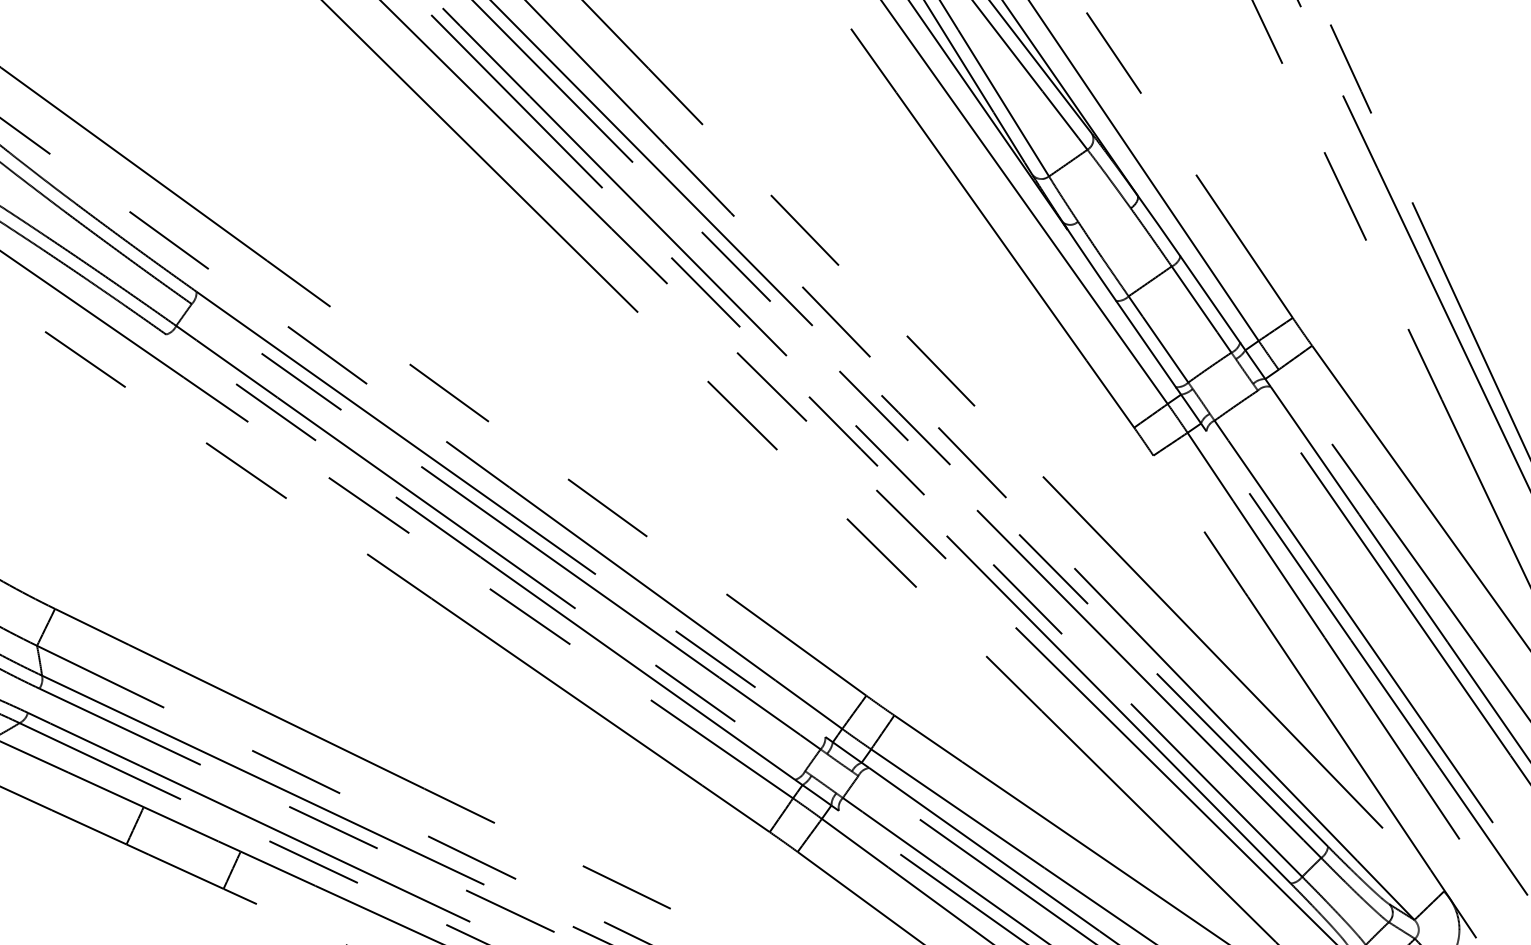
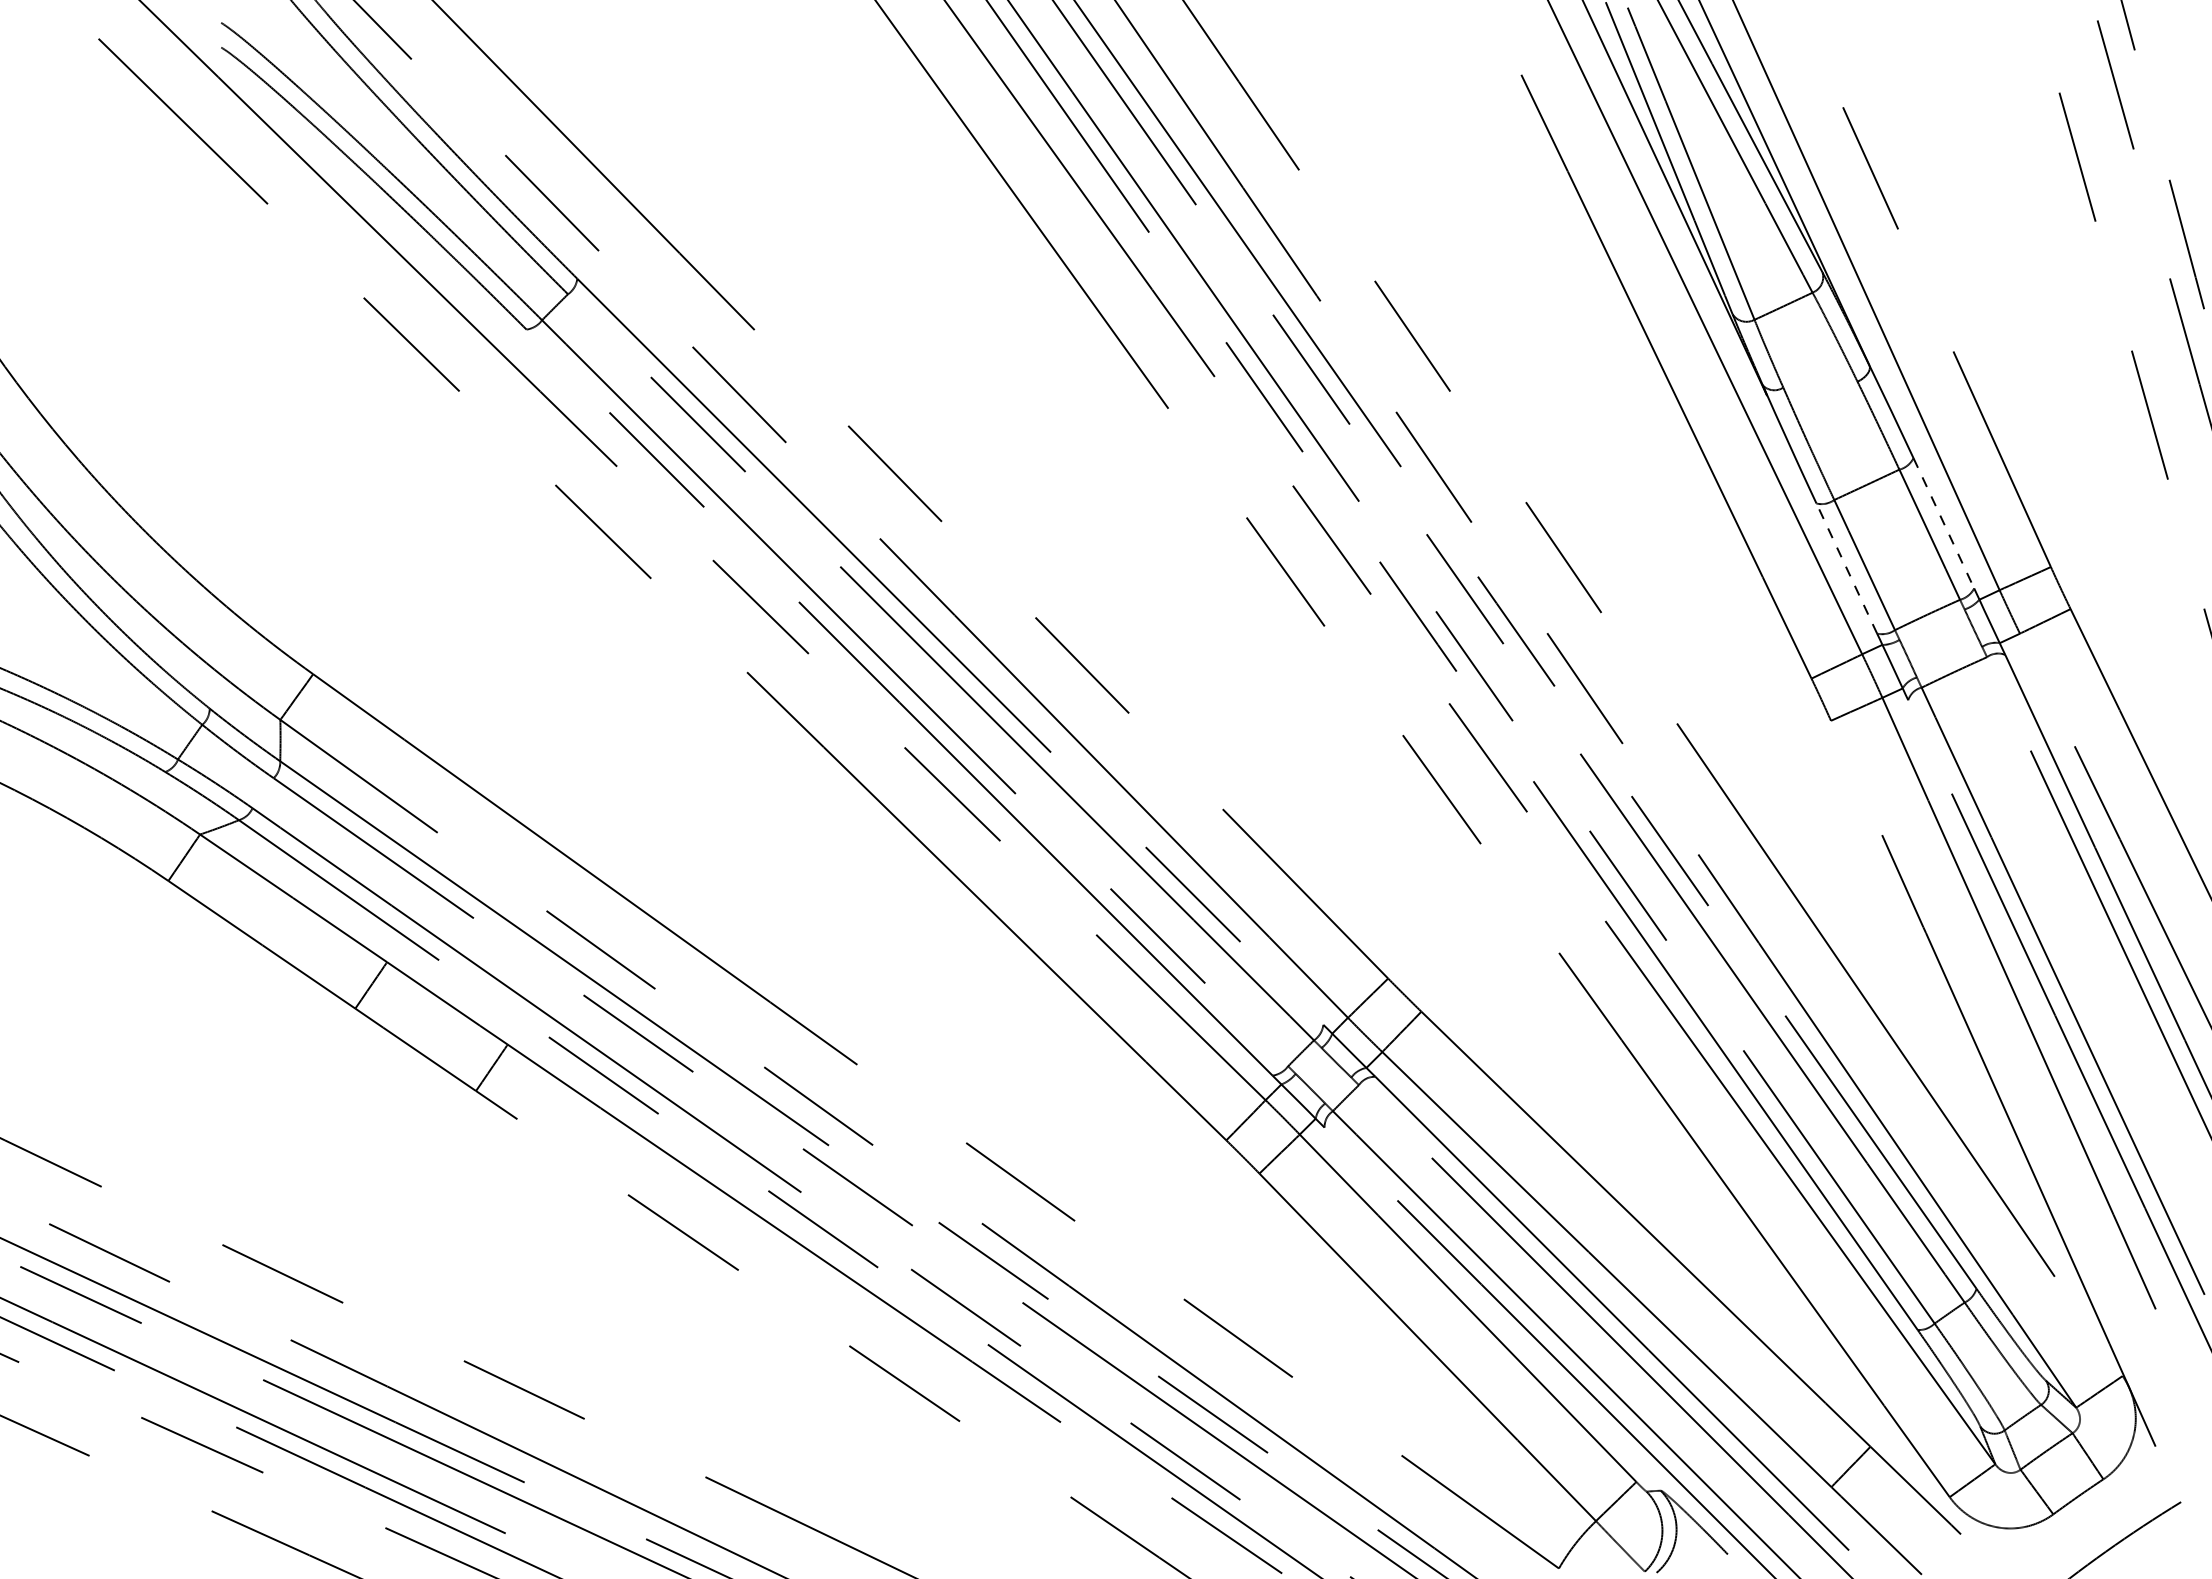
line: (1210, 299) -> (1943, 523), solid -> dashed
line: (1145, 344) -> (1846, 568), solid -> dashed

